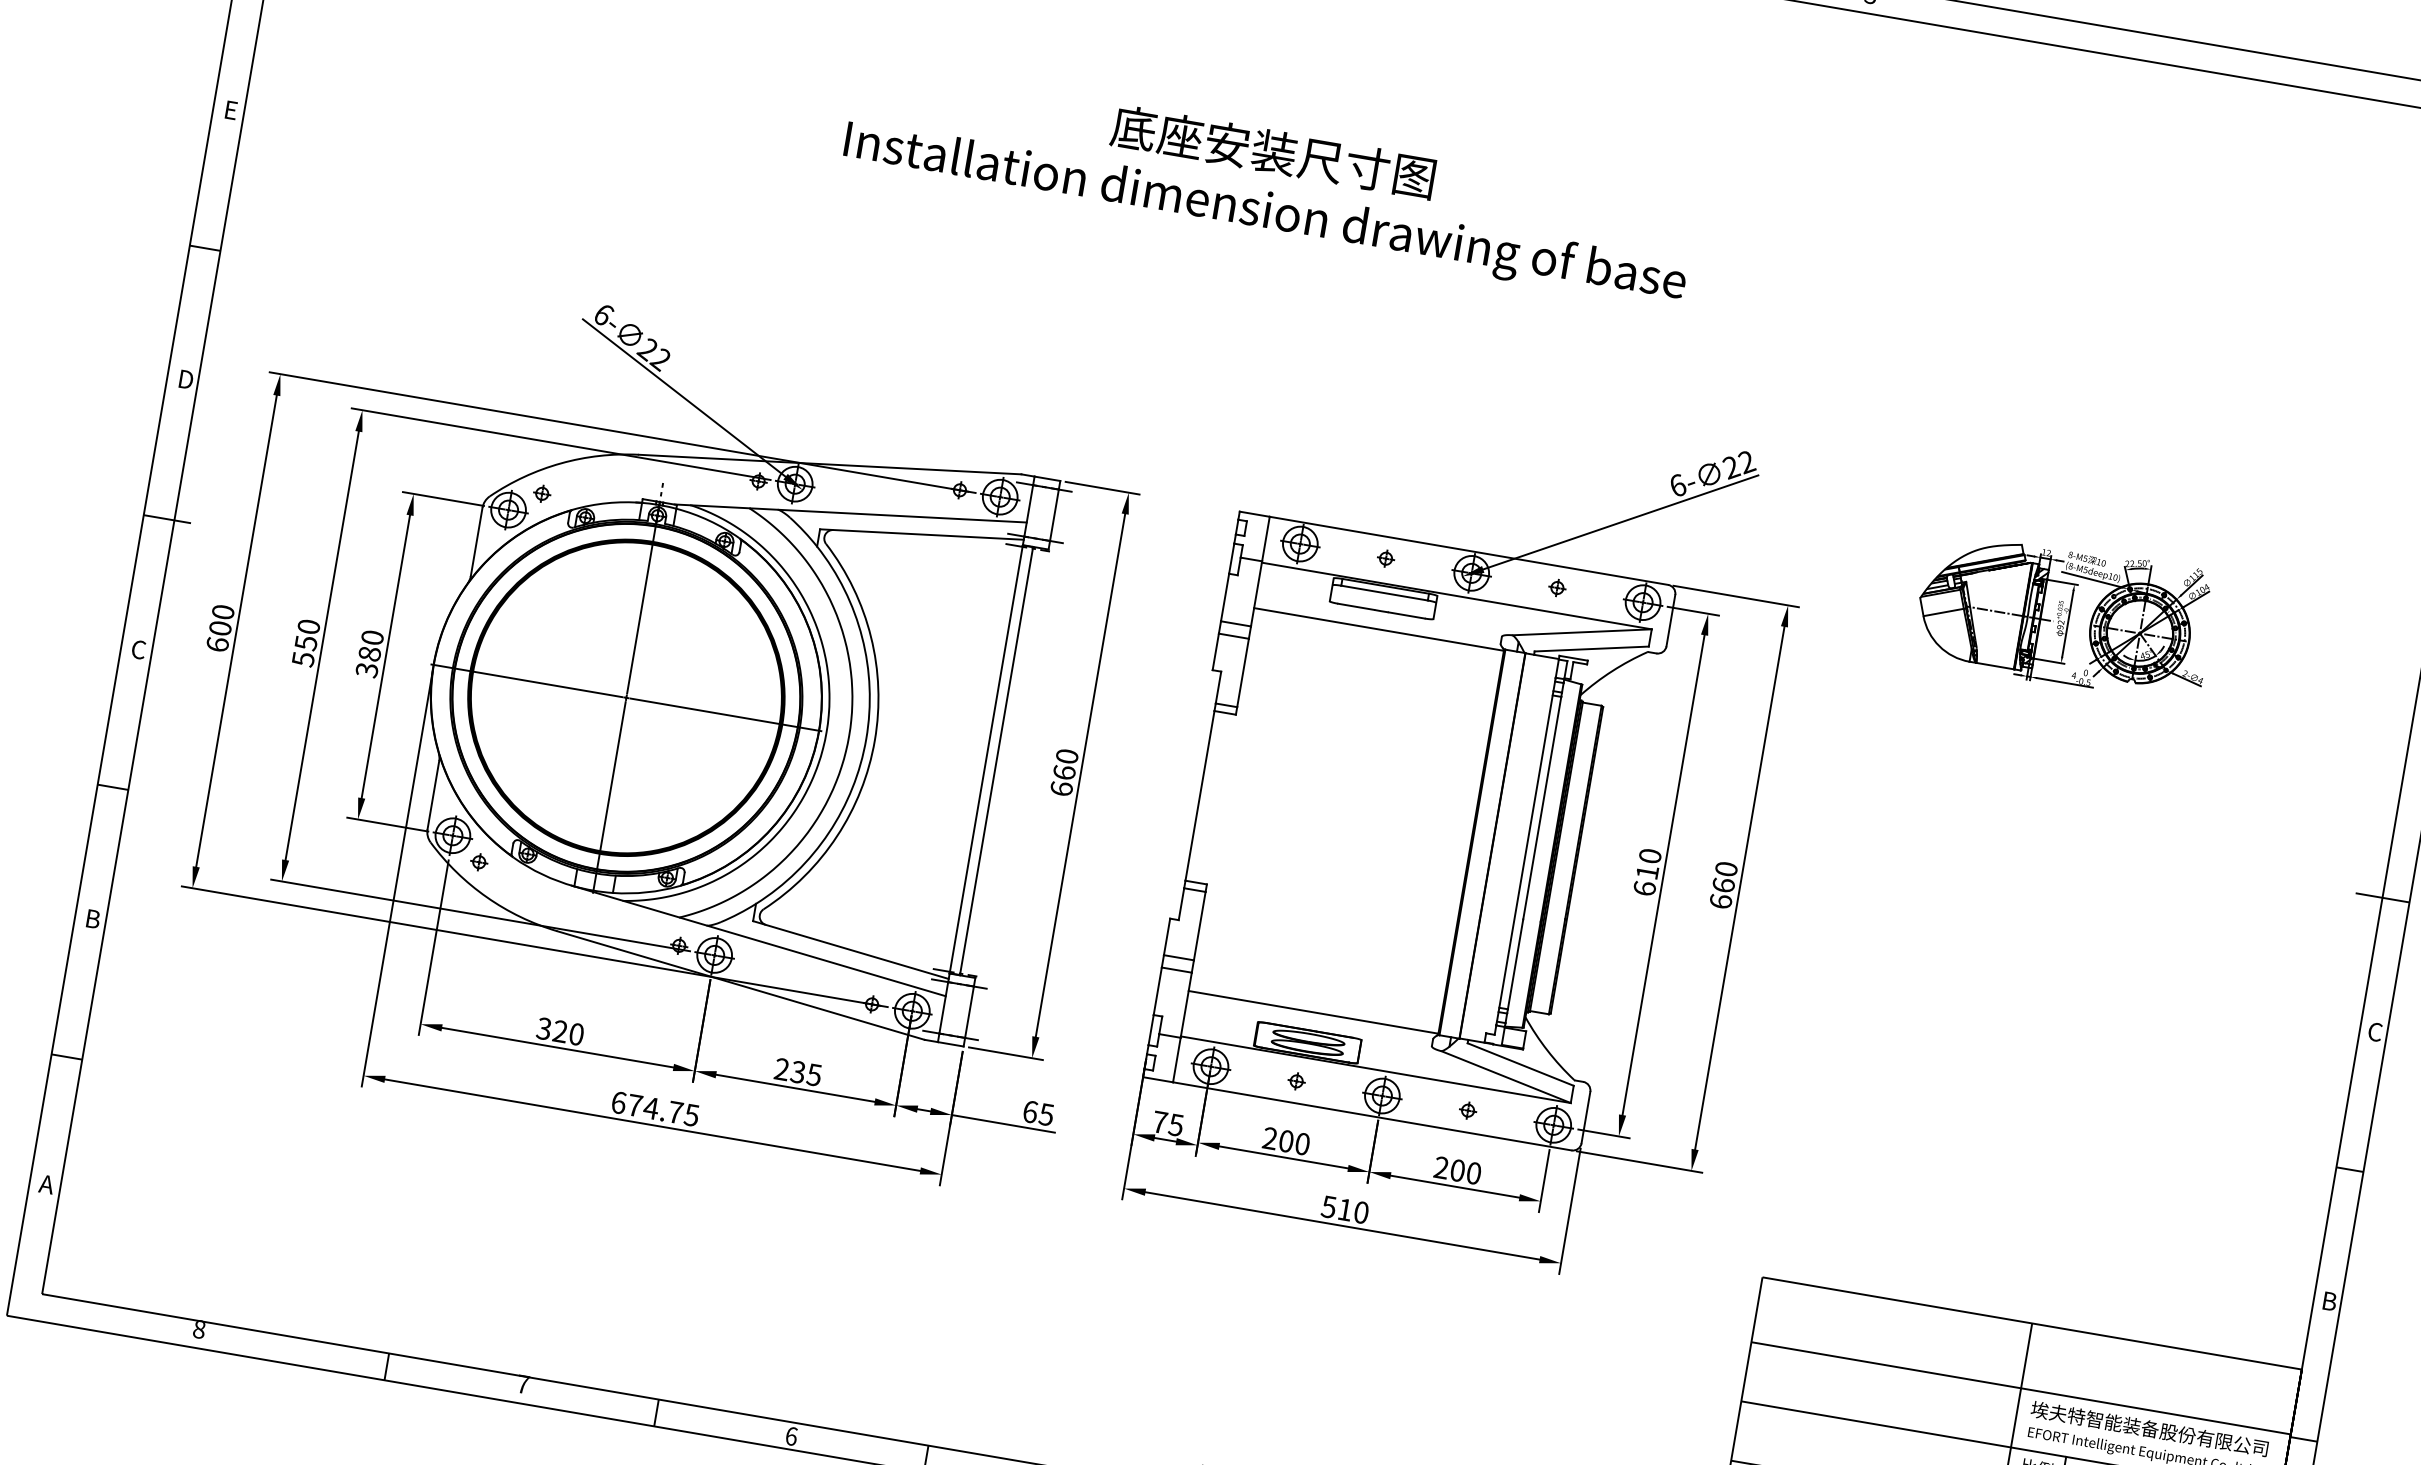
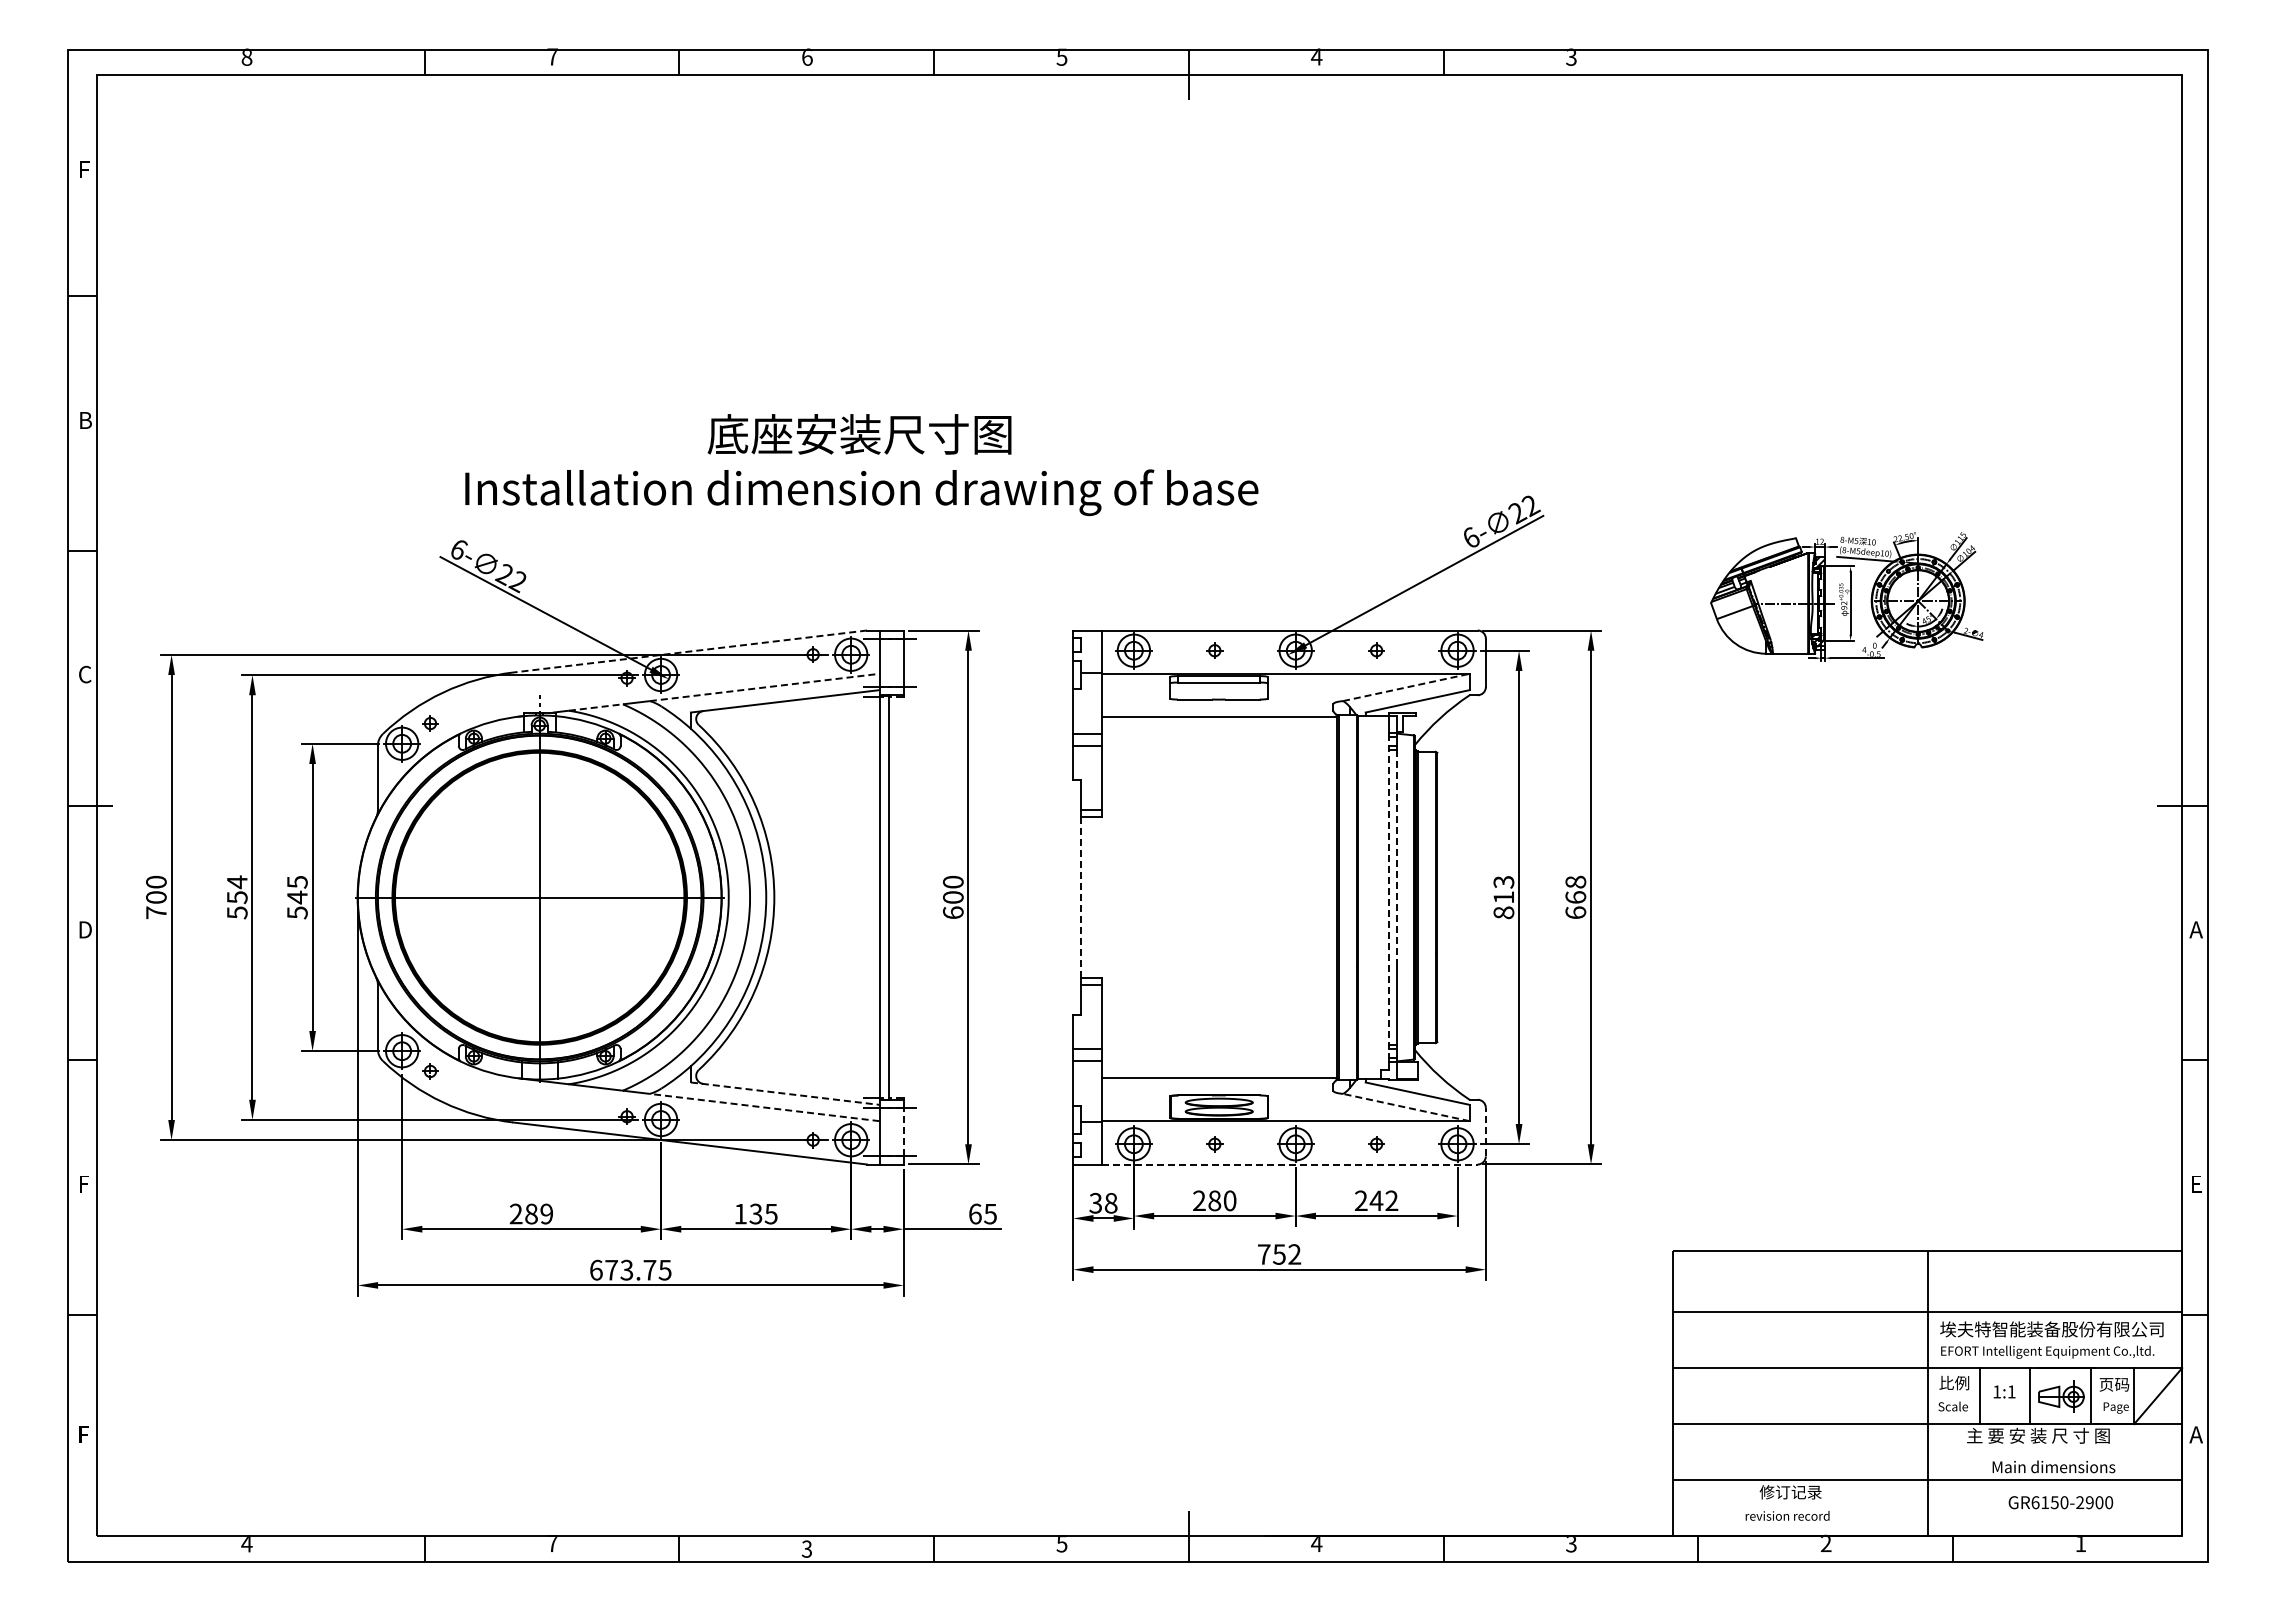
text: (231, 110) -> (85, 420), E -> B
text: (1269, 185) -> (861, 465), moved
text: (185, 379) -> (85, 674), D -> C
line: (829, 464) -> (689, 651), solid -> dashed
line: (720, 506) -> (596, 707), solid -> dashed
line: (902, 516) -> (764, 687), solid -> dashed
text: (308, 627) -> (236, 882), 550 -> 554
line: (1582, 632) -> (1406, 687), solid -> dashed
text: (217, 644) -> (156, 912), 600 -> 700
text: (138, 649) -> (84, 929), C -> D
text: (370, 652) -> (297, 896), 380 -> 545
text: (1064, 772) -> (953, 897), 660 -> 600
line: (1200, 796) -> (1081, 898), solid -> dashed
line: (1542, 808) -> (1397, 855), solid -> dashed
line: (1526, 852) -> (1389, 898), solid -> dashed
text: (1726, 868) -> (1575, 881), 660 -> 668
text: (1647, 872) -> (1503, 897), 610 -> 813
text: (93, 918) -> (85, 1183), B -> F
line: (851, 949) -> (785, 1093), solid -> dashed
line: (826, 960) -> (764, 1107), solid -> dashed
line: (969, 1011) -> (903, 1131), solid -> dashed
text: (560, 1031) -> (531, 1213), 320 -> 289
text: (2374, 1031) -> (2195, 929), C -> A
text: (781, 1068) -> (740, 1213), 235 -> 135
line: (1506, 1077) -> (1406, 1107), solid -> dashed
text: (650, 1107) -> (626, 1269), 674.75 -> 673.75
line: (1373, 1116) -> (1290, 1164), solid -> dashed
line: (1585, 1116) -> (1485, 1131), solid -> dashed
text: (1168, 1122) -> (1103, 1202), 75 -> 38
text: (1286, 1140) -> (1214, 1200), 200 -> 280
text: (1465, 1171) -> (1383, 1200), 200 -> 242
text: (46, 1183) -> (83, 1434), A -> F
text: (1345, 1209) -> (1279, 1254), 510 -> 752
text: (2330, 1300) -> (2197, 1183), B -> E
text: (198, 1329) -> (246, 1544), 8 -> 4
text: (791, 1435) -> (806, 1548), 6 -> 3

